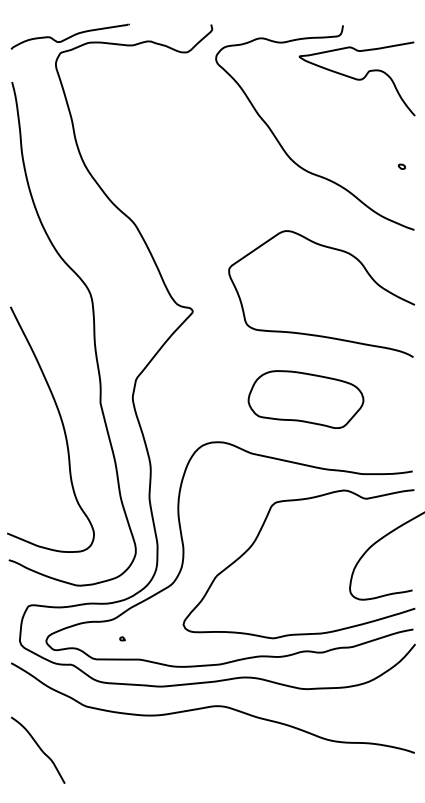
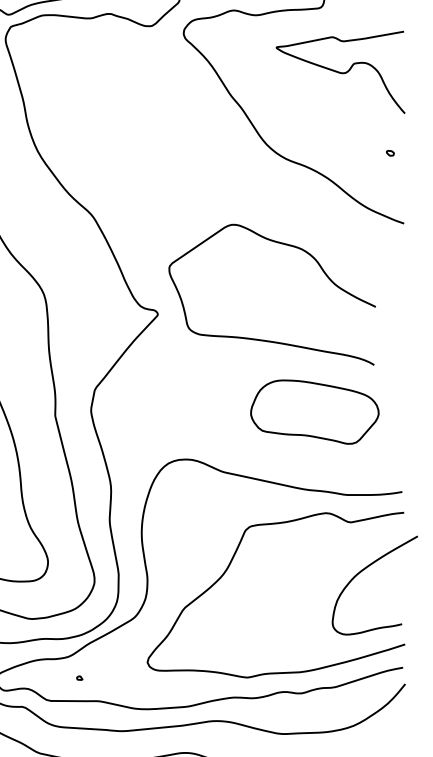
curve: (356, 78) -> (339, 71), moved
curve: (317, 334) -> (267, 339), moved
part: (305, 399) -> (314, 412), moved

